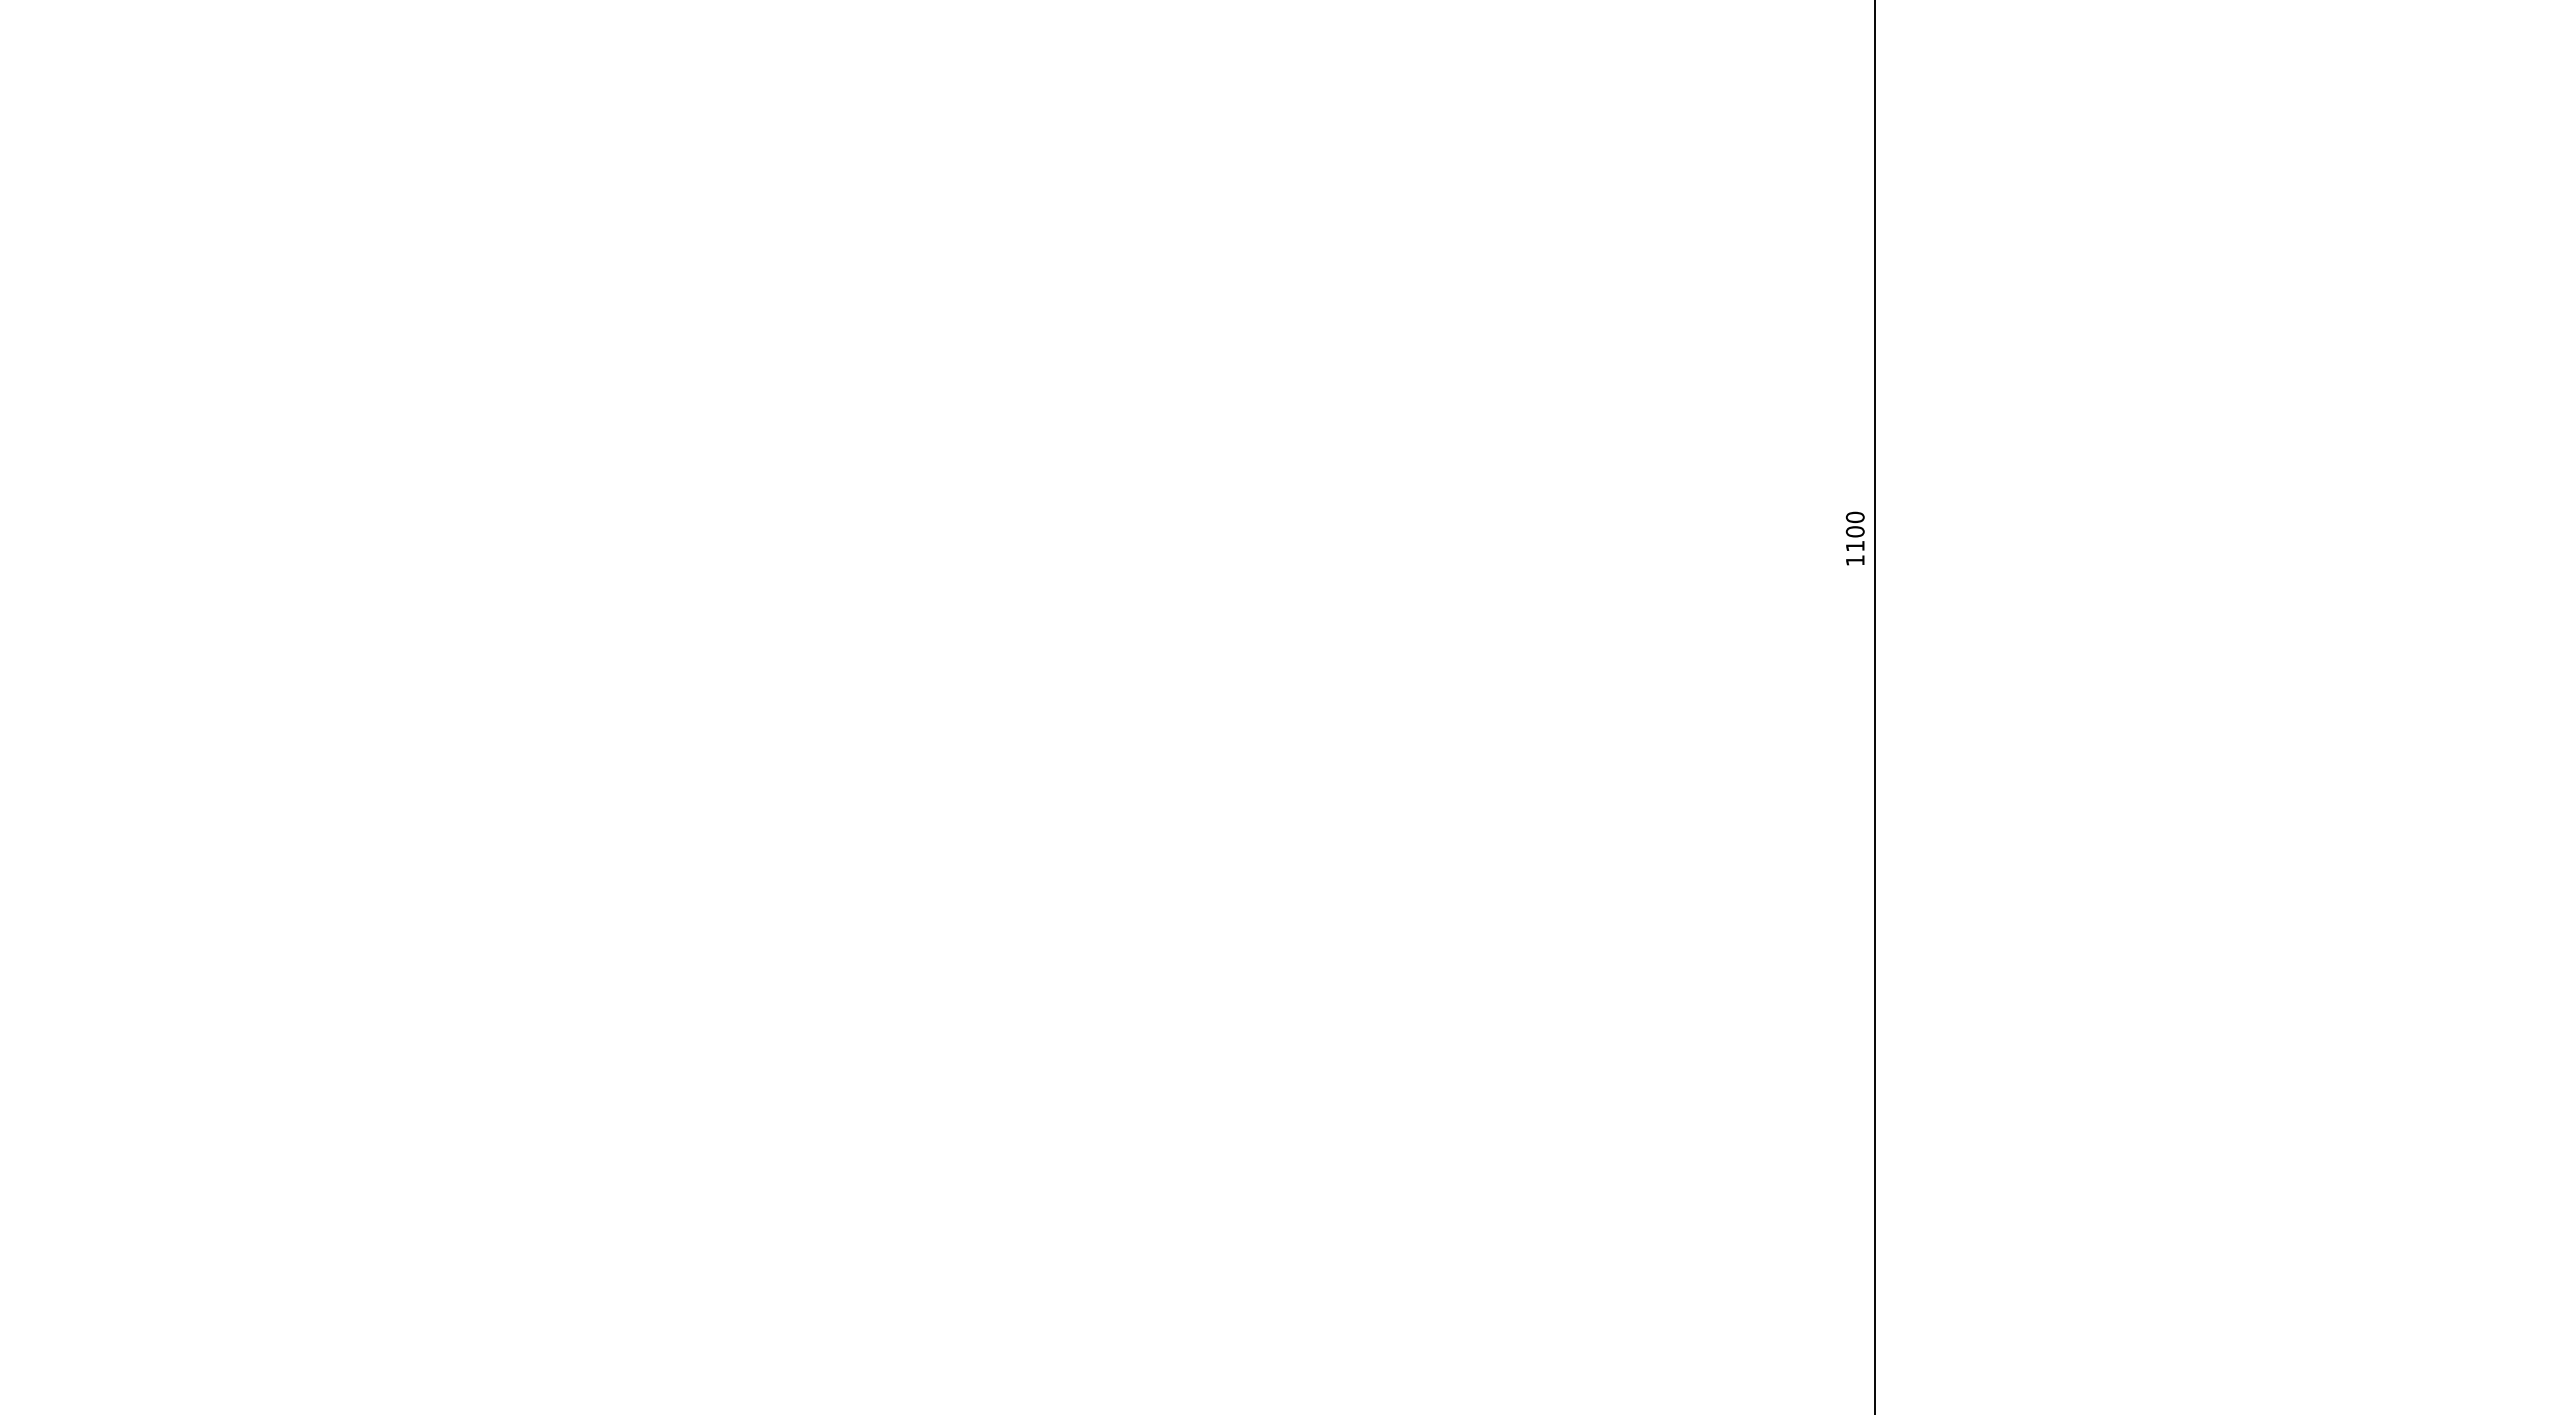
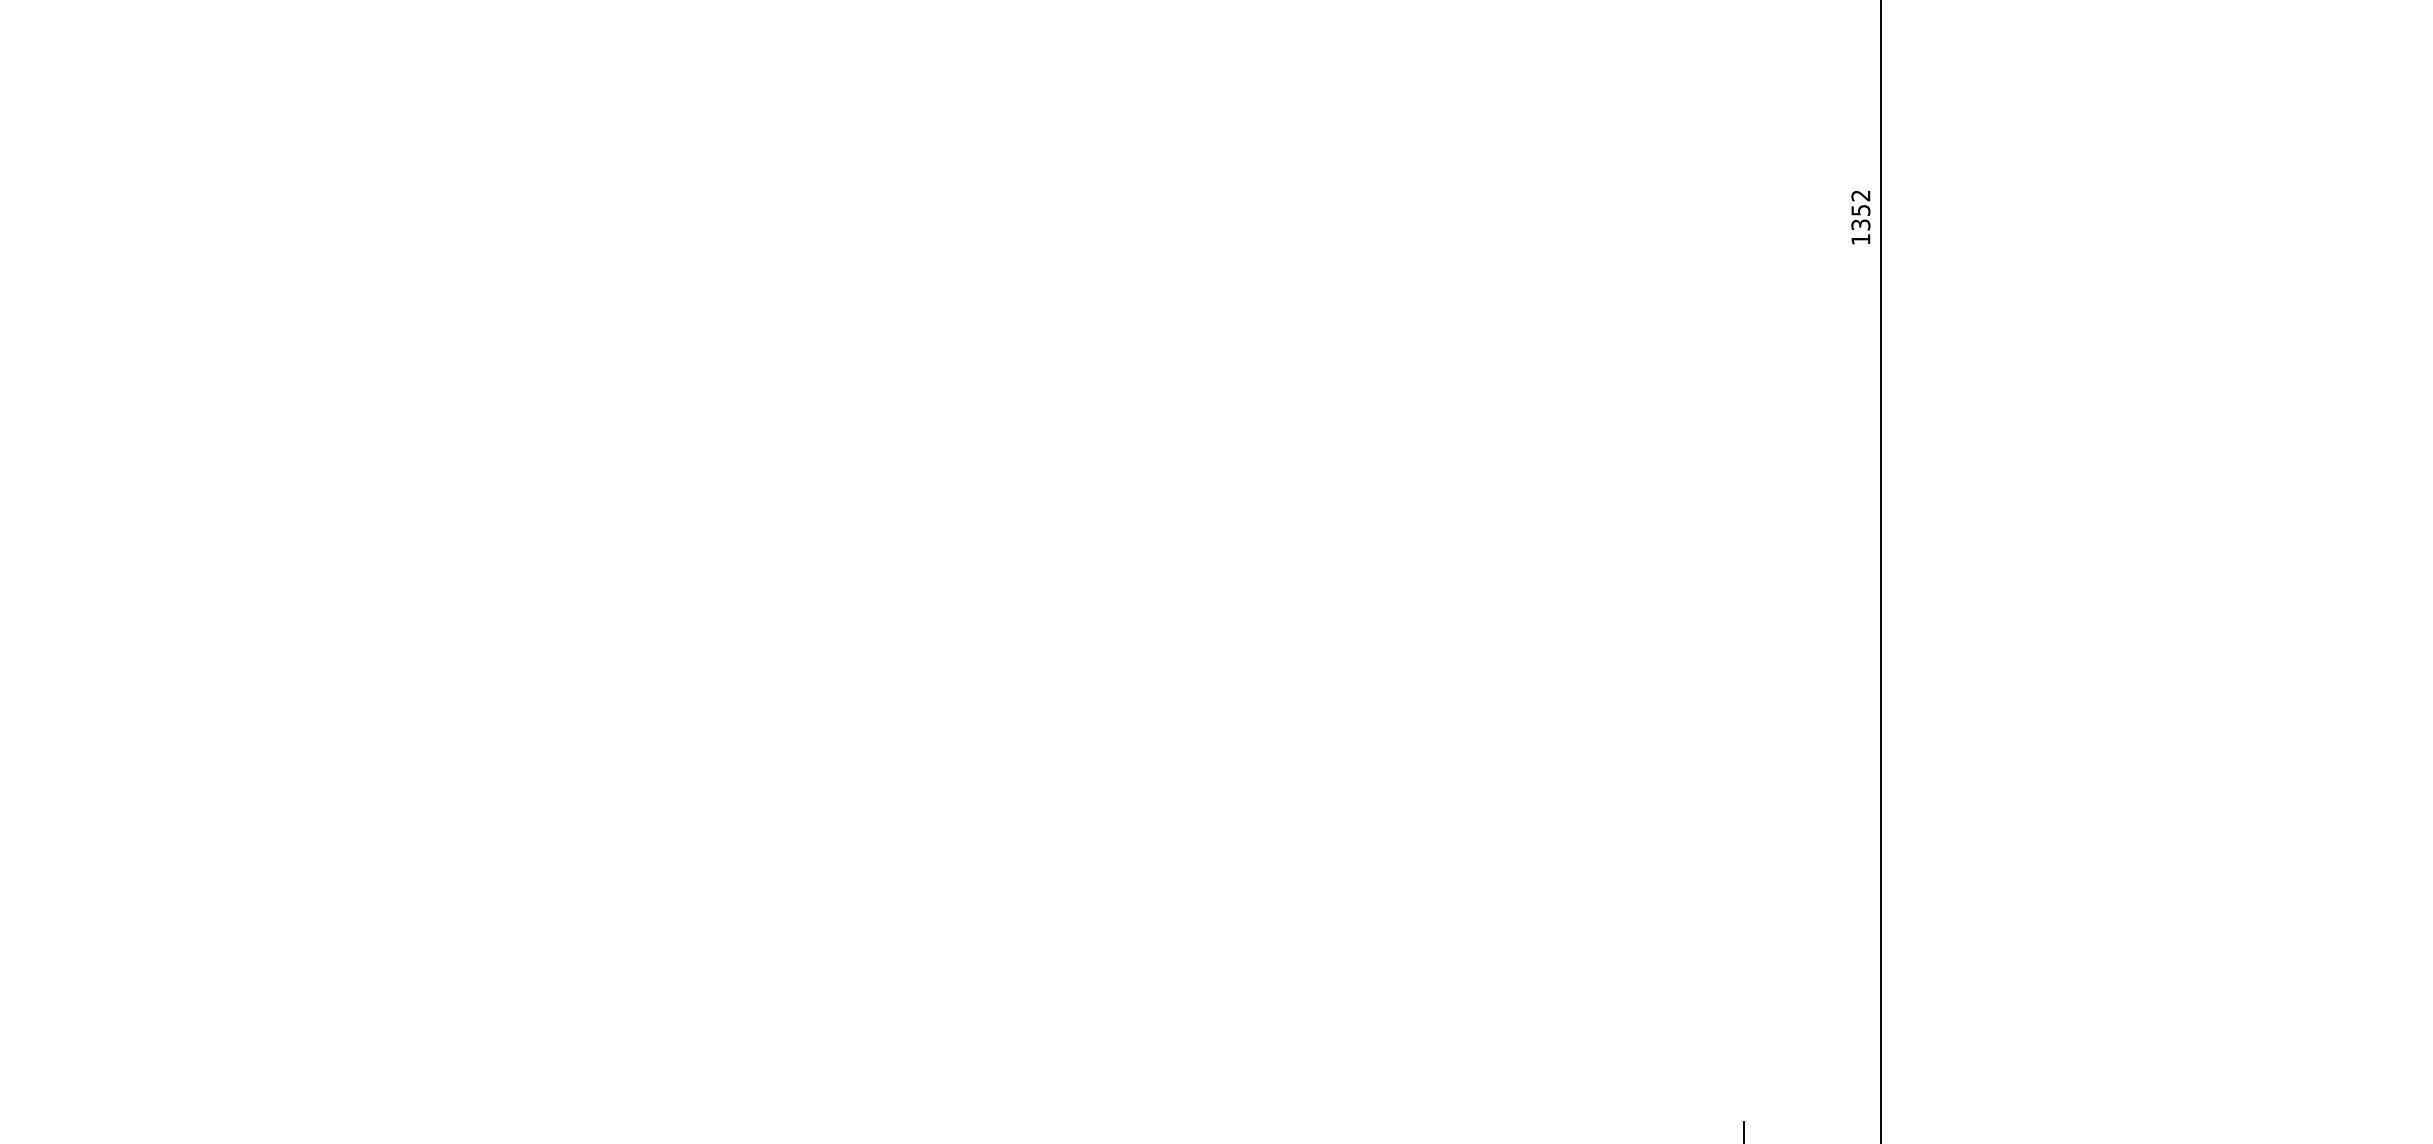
text: (1854, 531) -> (1860, 210), 1100 -> 1352

